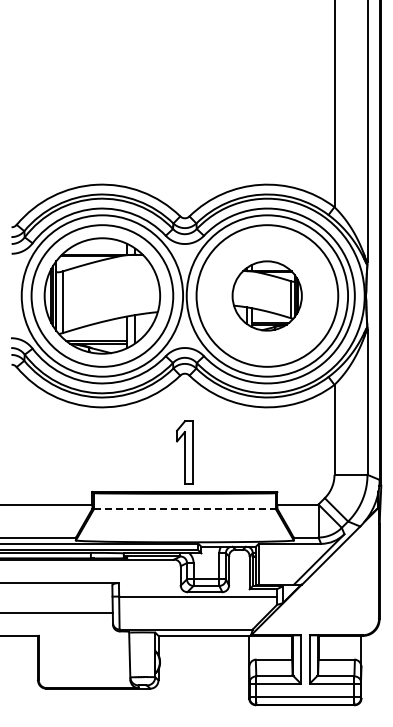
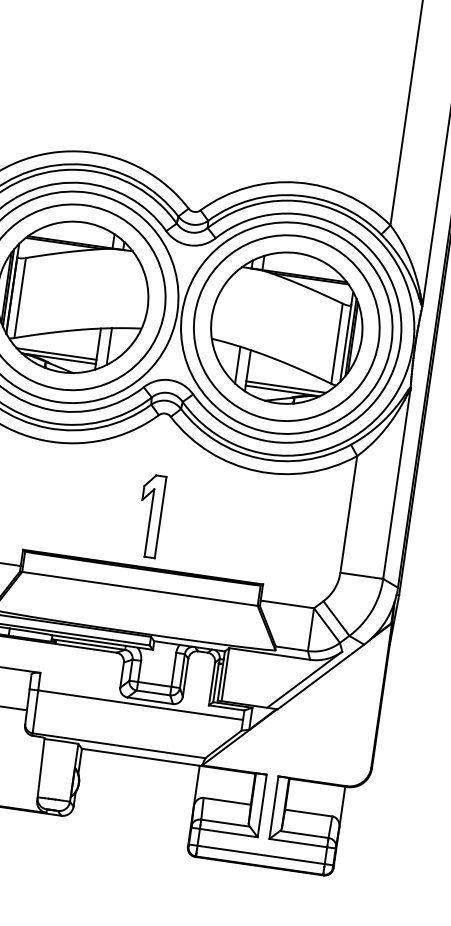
part: (266, 295) -> (285, 327), size x1.67
line: (184, 508) -> (139, 588), dashed -> solid

